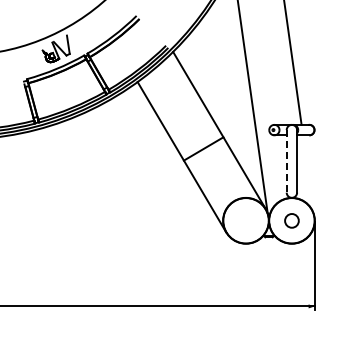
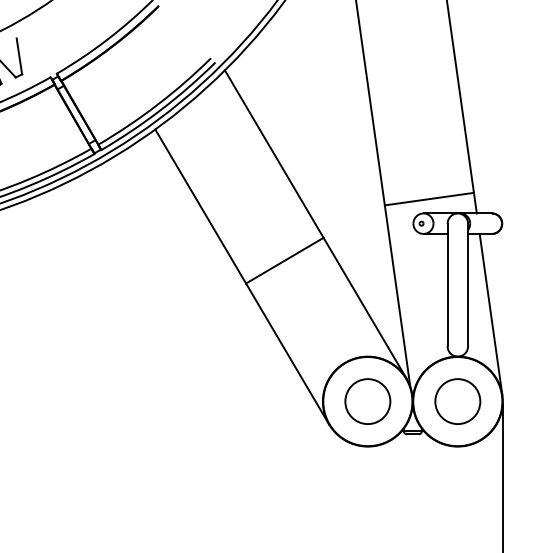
line: (277, 117) -> (429, 198), added
line: (286, 161) -> (447, 285), dashed -> solid
line: (308, 176) -> (490, 314), added
circle: (245, 220) -> (366, 400), added
circle: (291, 220) -> (457, 400), size x1.67

